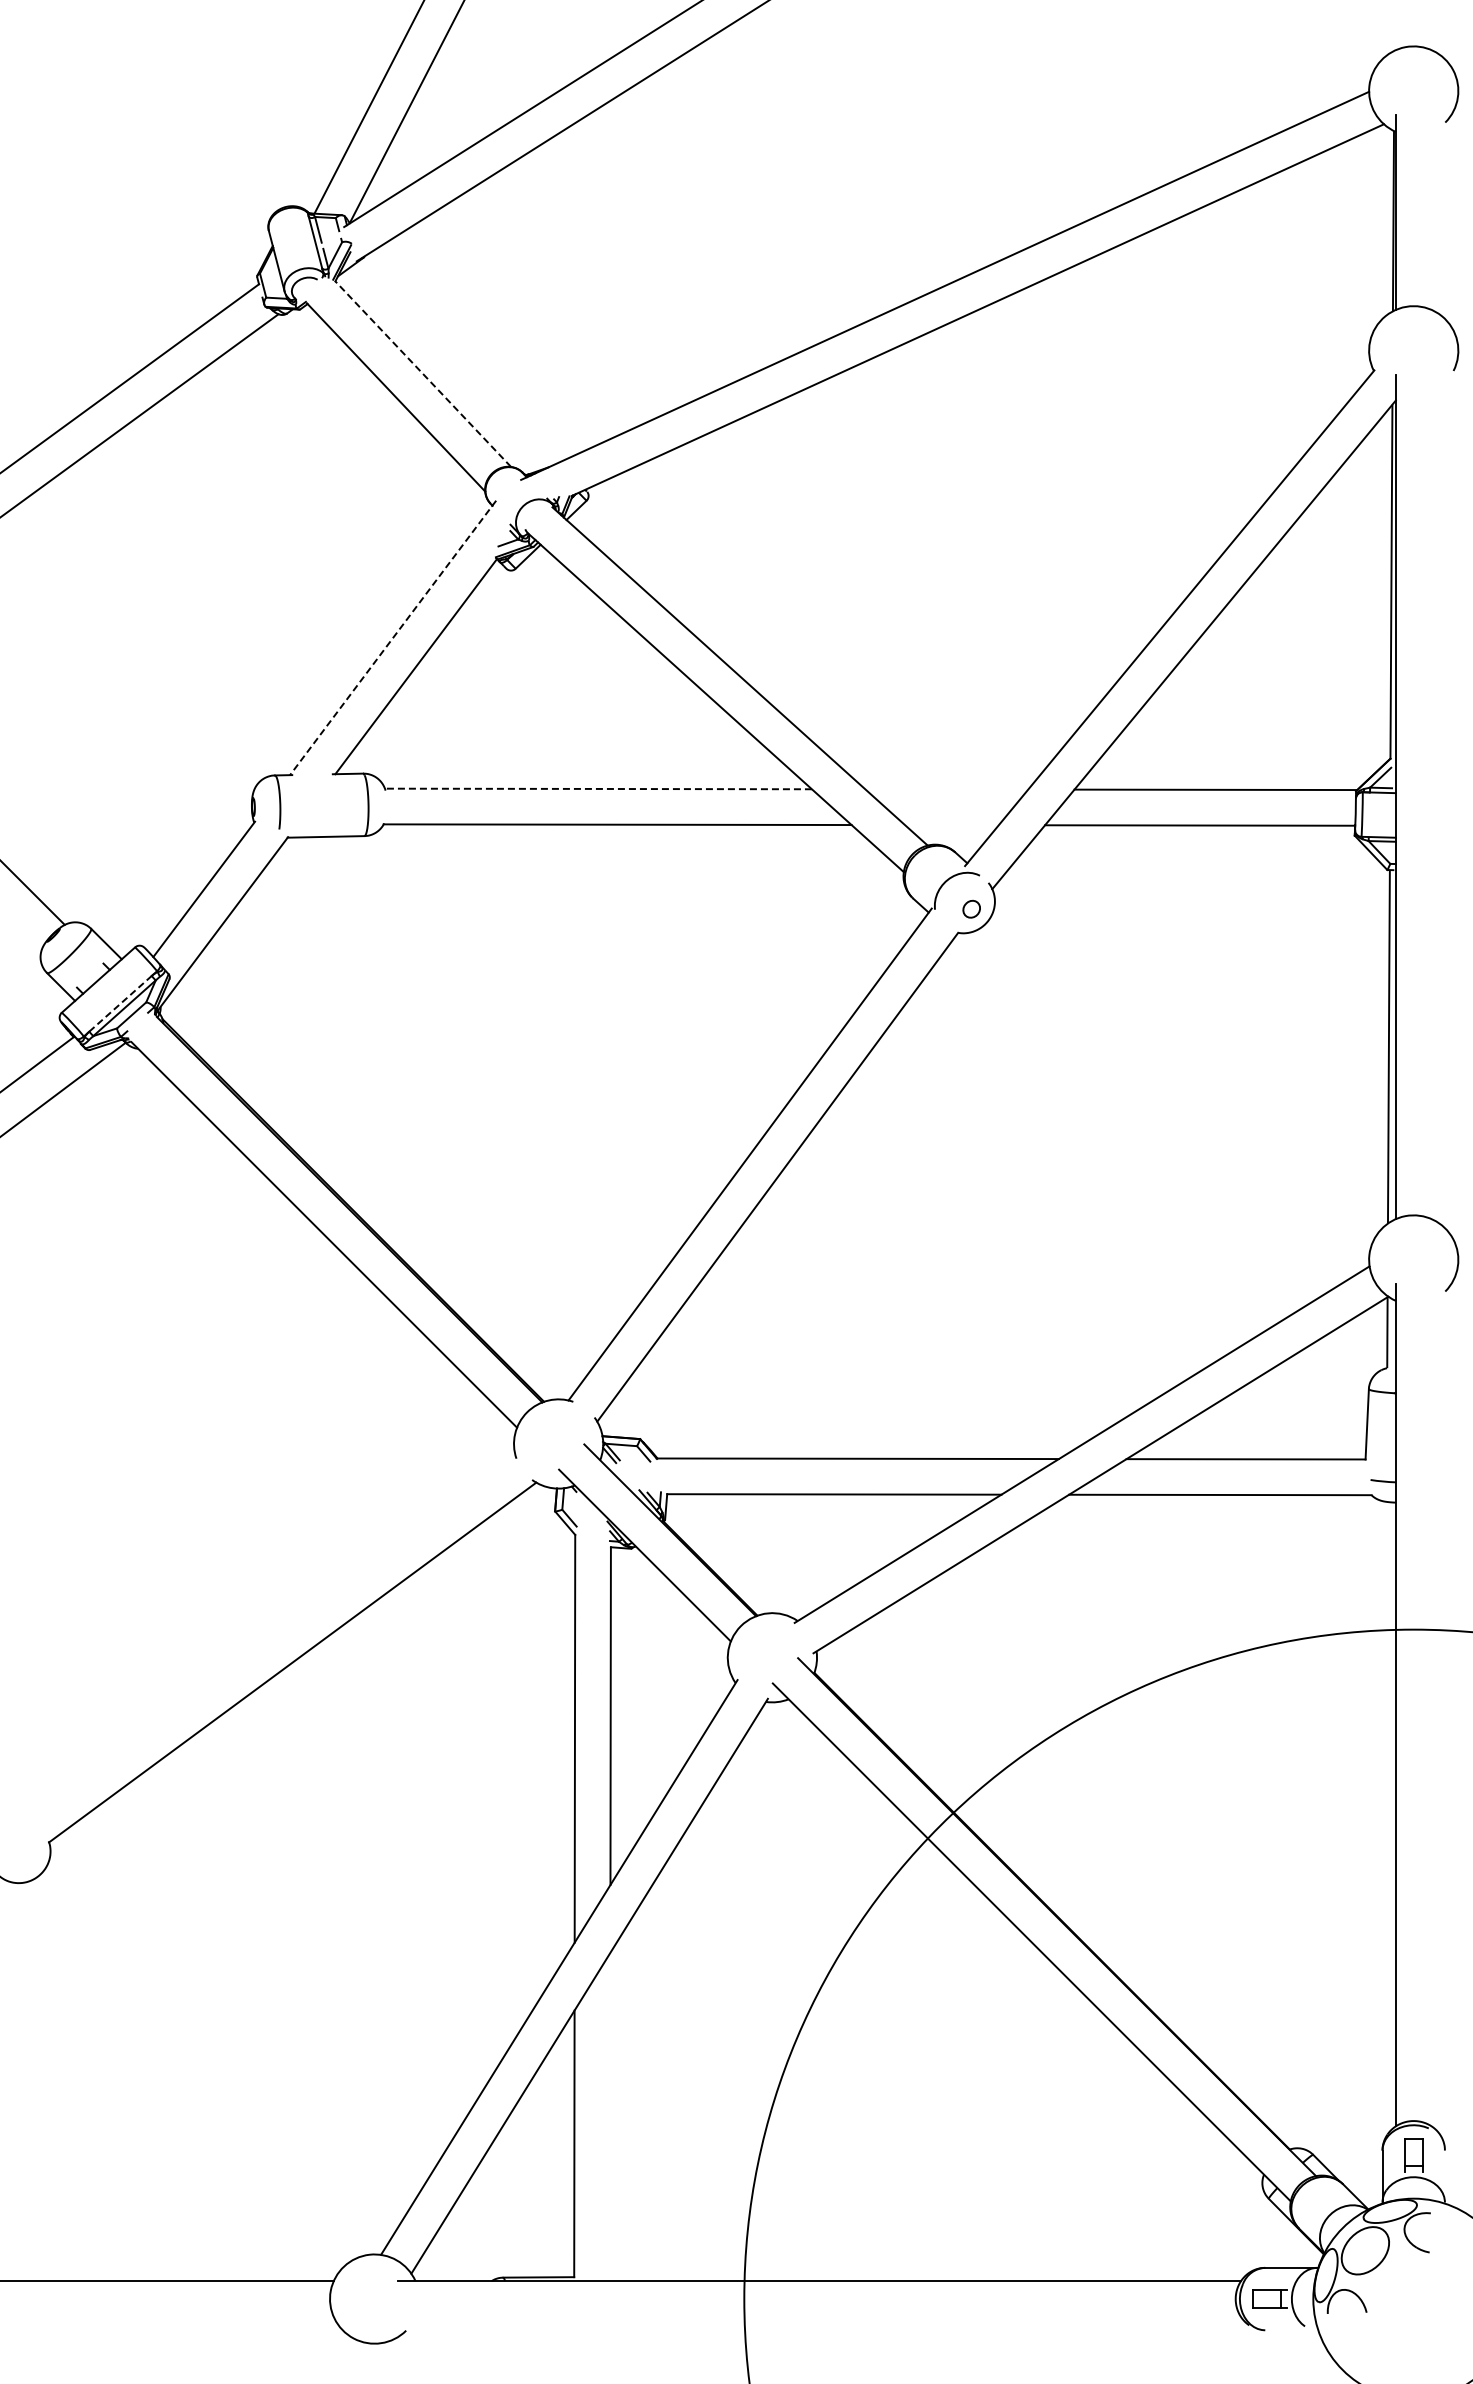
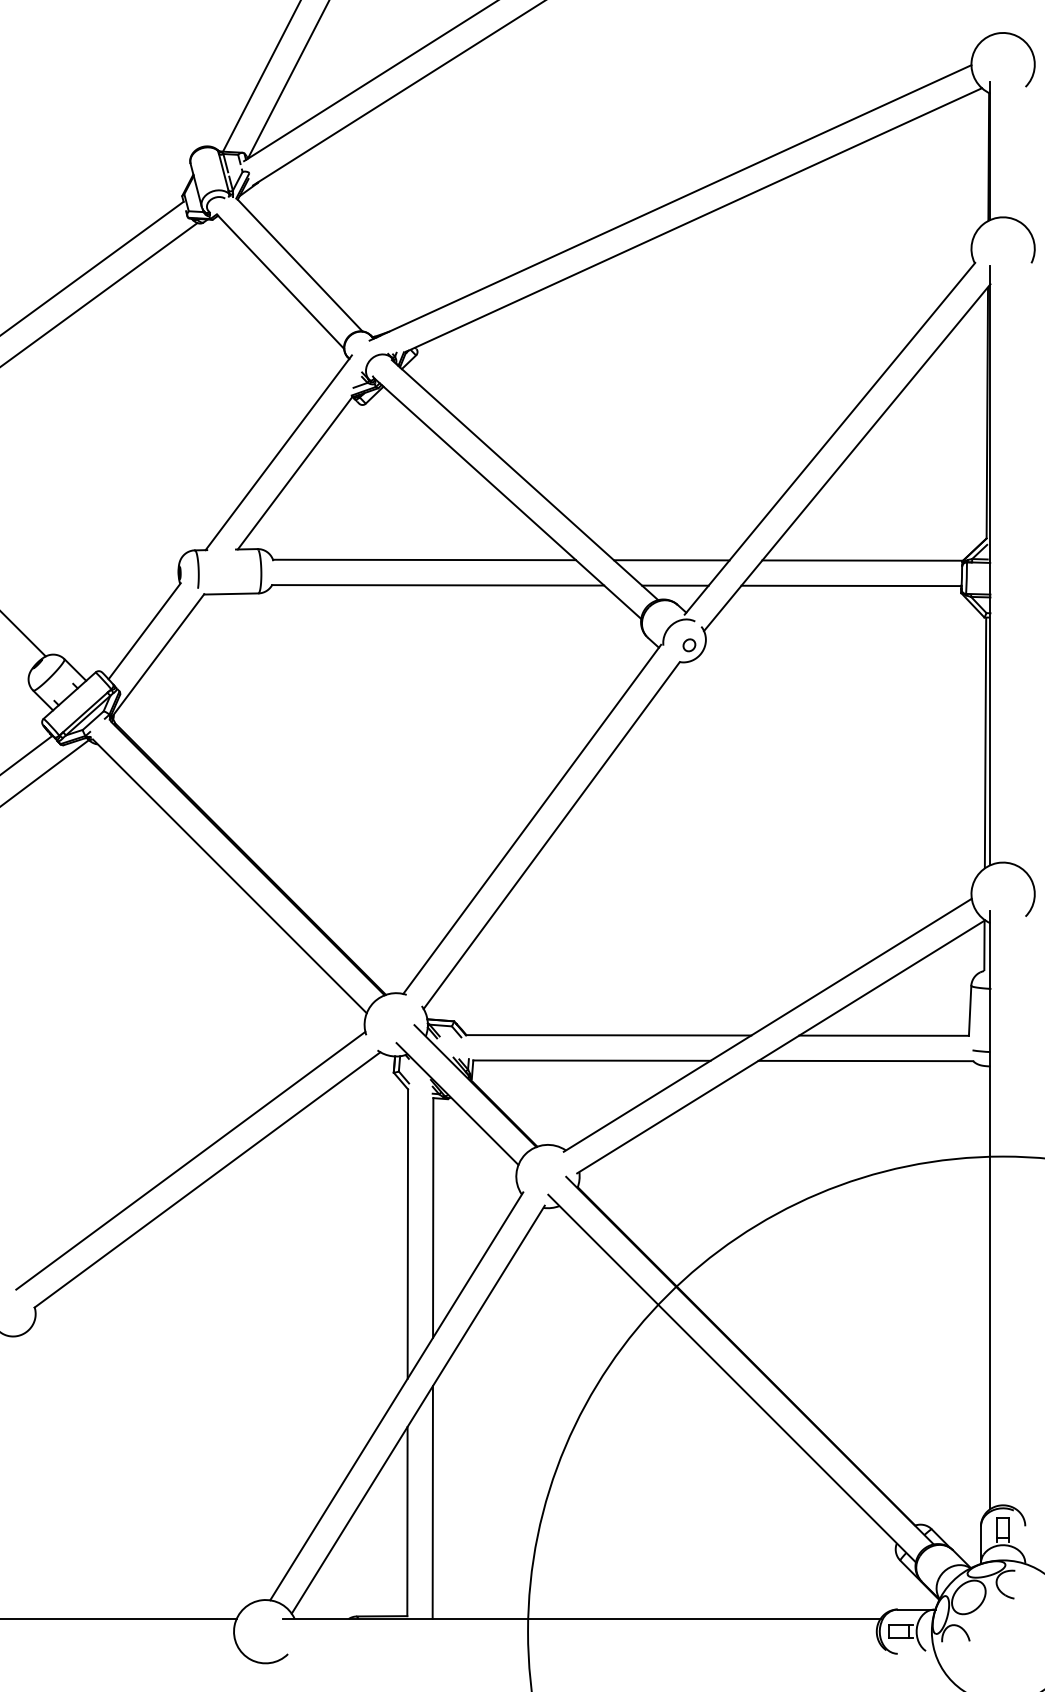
line: (423, 374) -> (300, 265), dashed -> solid
line: (393, 637) -> (279, 452), dashed -> solid
line: (598, 788) -> (424, 559), dashed -> solid
line: (946, 789) -> (671, 560), added
line: (951, 825) -> (675, 585), added
line: (120, 1003) -> (85, 712), dashed -> solid
line: (269, 1635) -> (191, 1160), added
line: (609, 2116) -> (432, 1502), added

